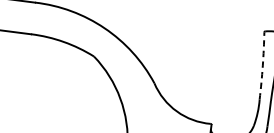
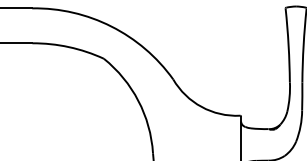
arc: (262, 65) -> (288, 45), dashed -> solid

